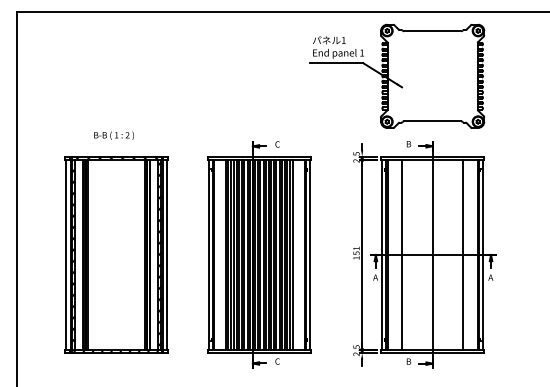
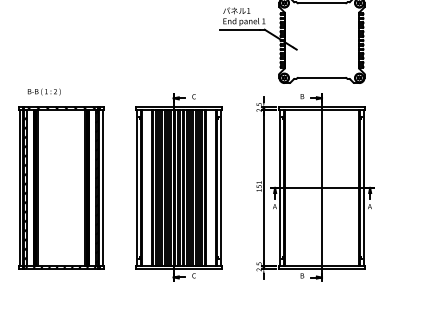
text: (113, 135) -> (43, 91), moved
line: (402, 254) -> (297, 187), removed
line: (463, 254) -> (347, 187), removed

